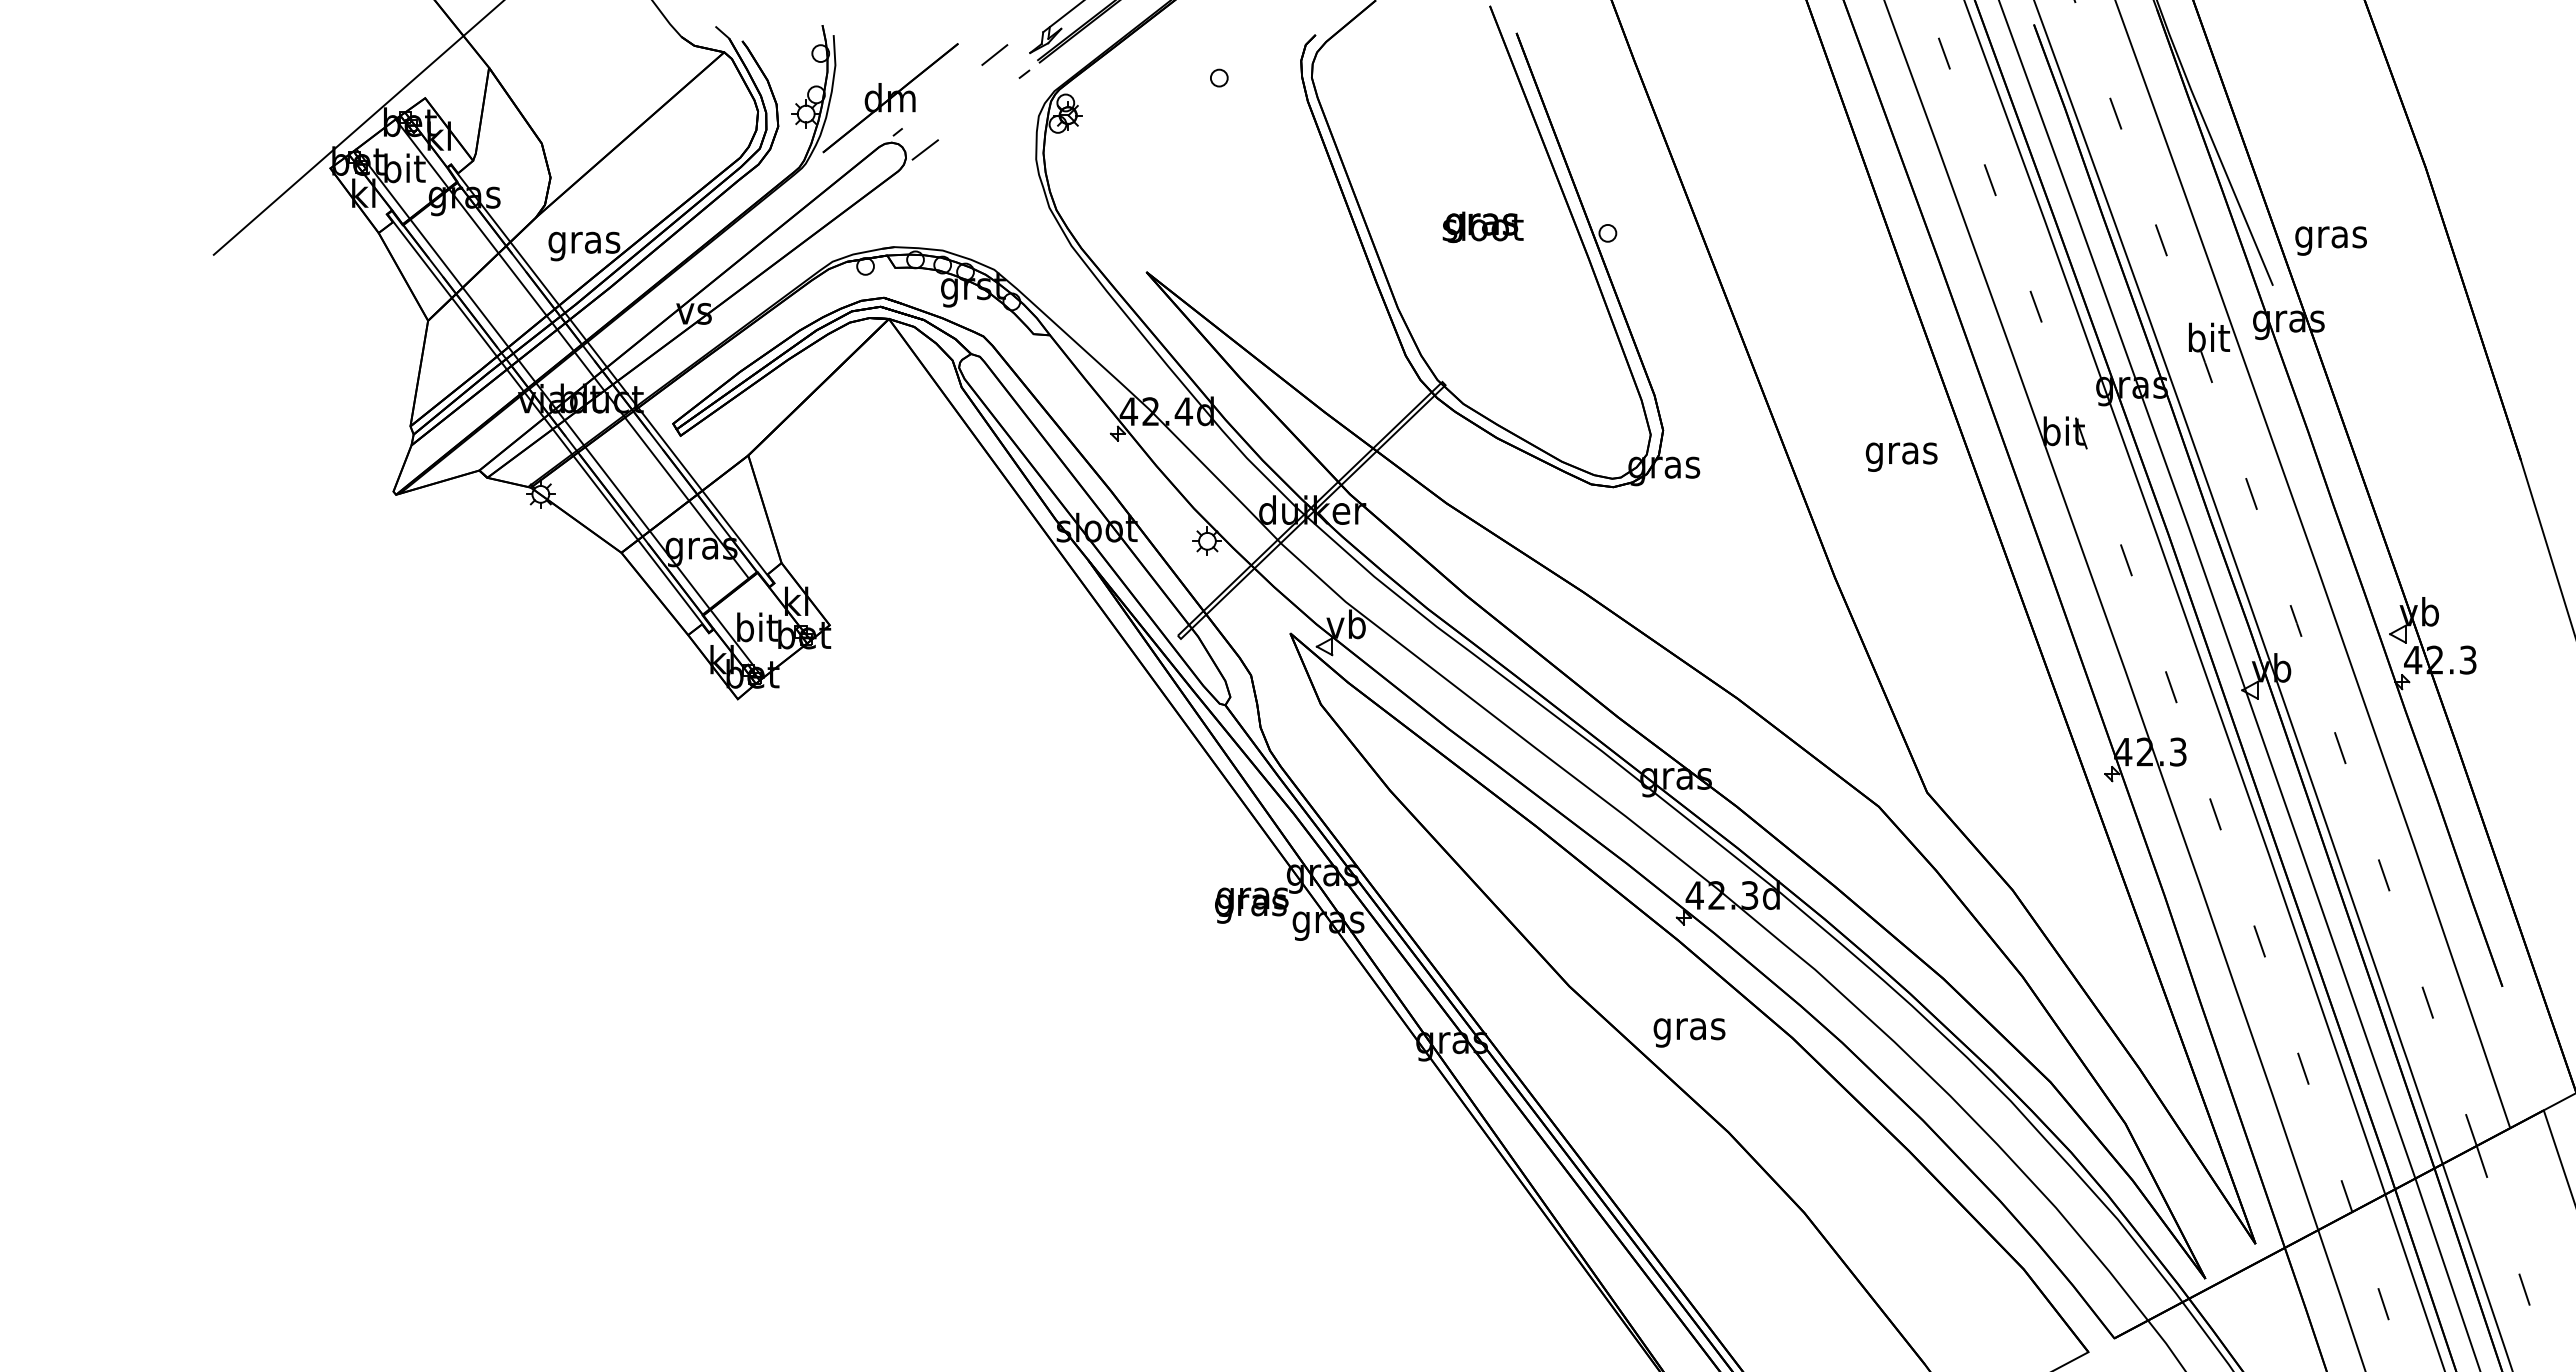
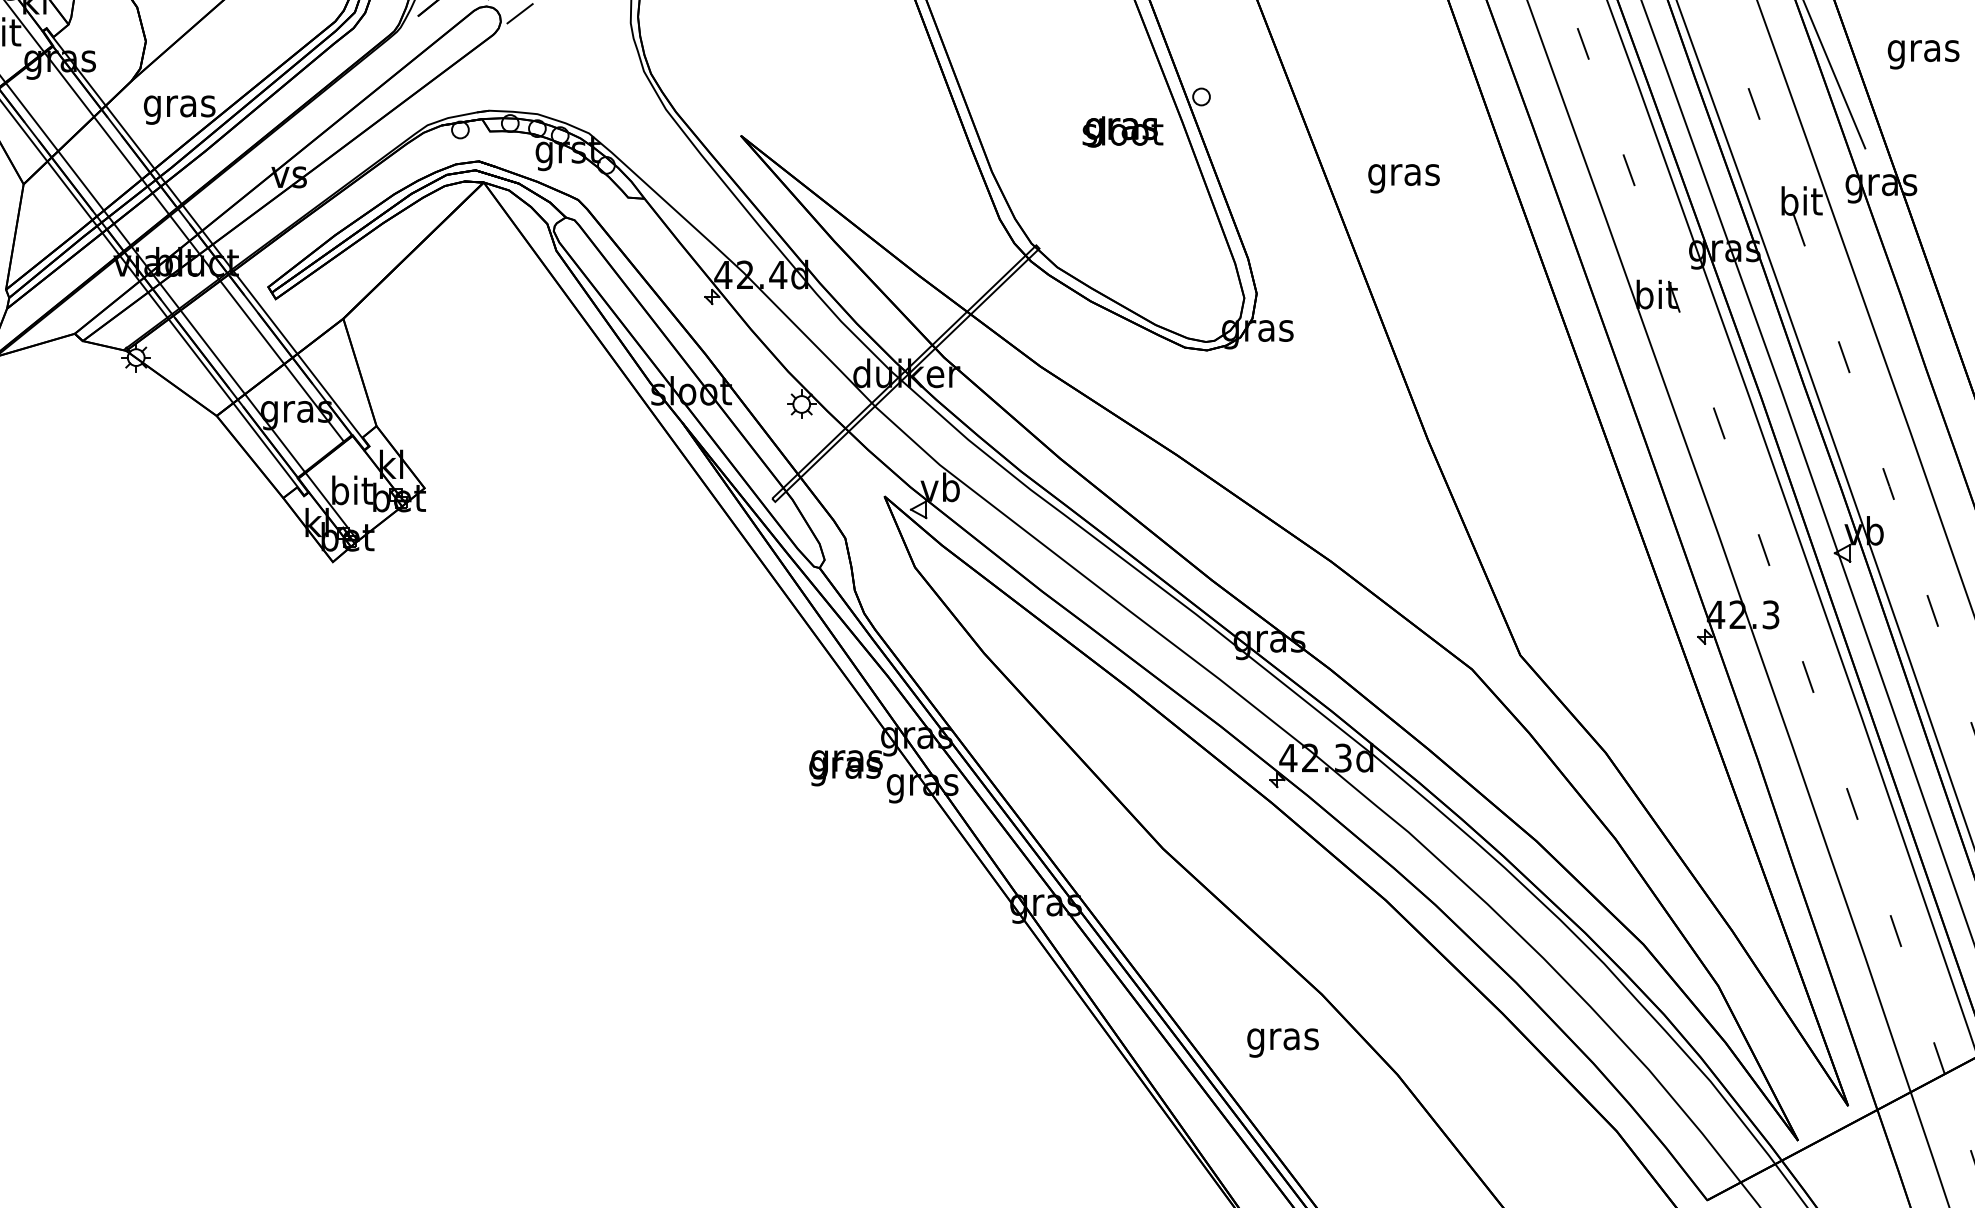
text: (1482, 227) -> (1122, 132), moved
text: (2330, 240) -> (1923, 54), moved
text: (1901, 456) -> (1403, 178), moved
text: (1689, 1032) -> (1283, 1042), moved

